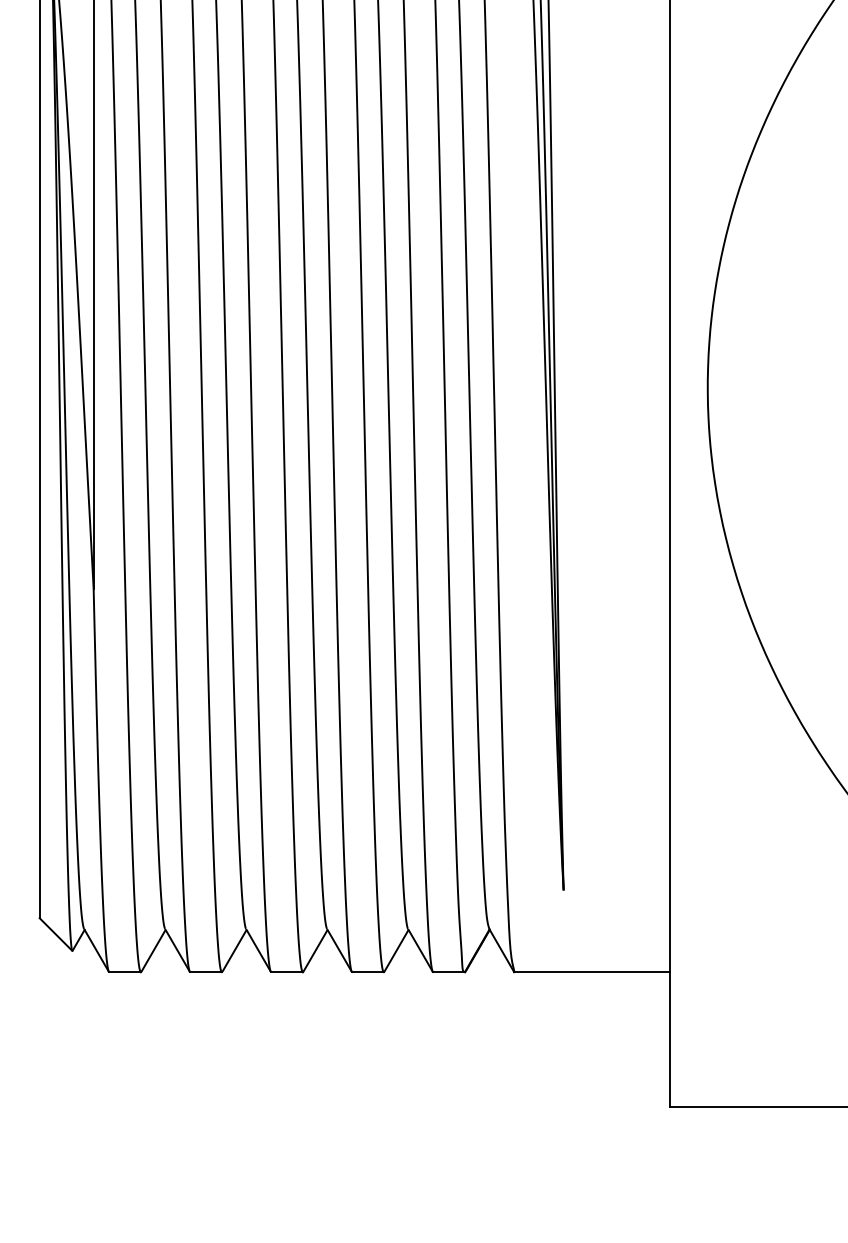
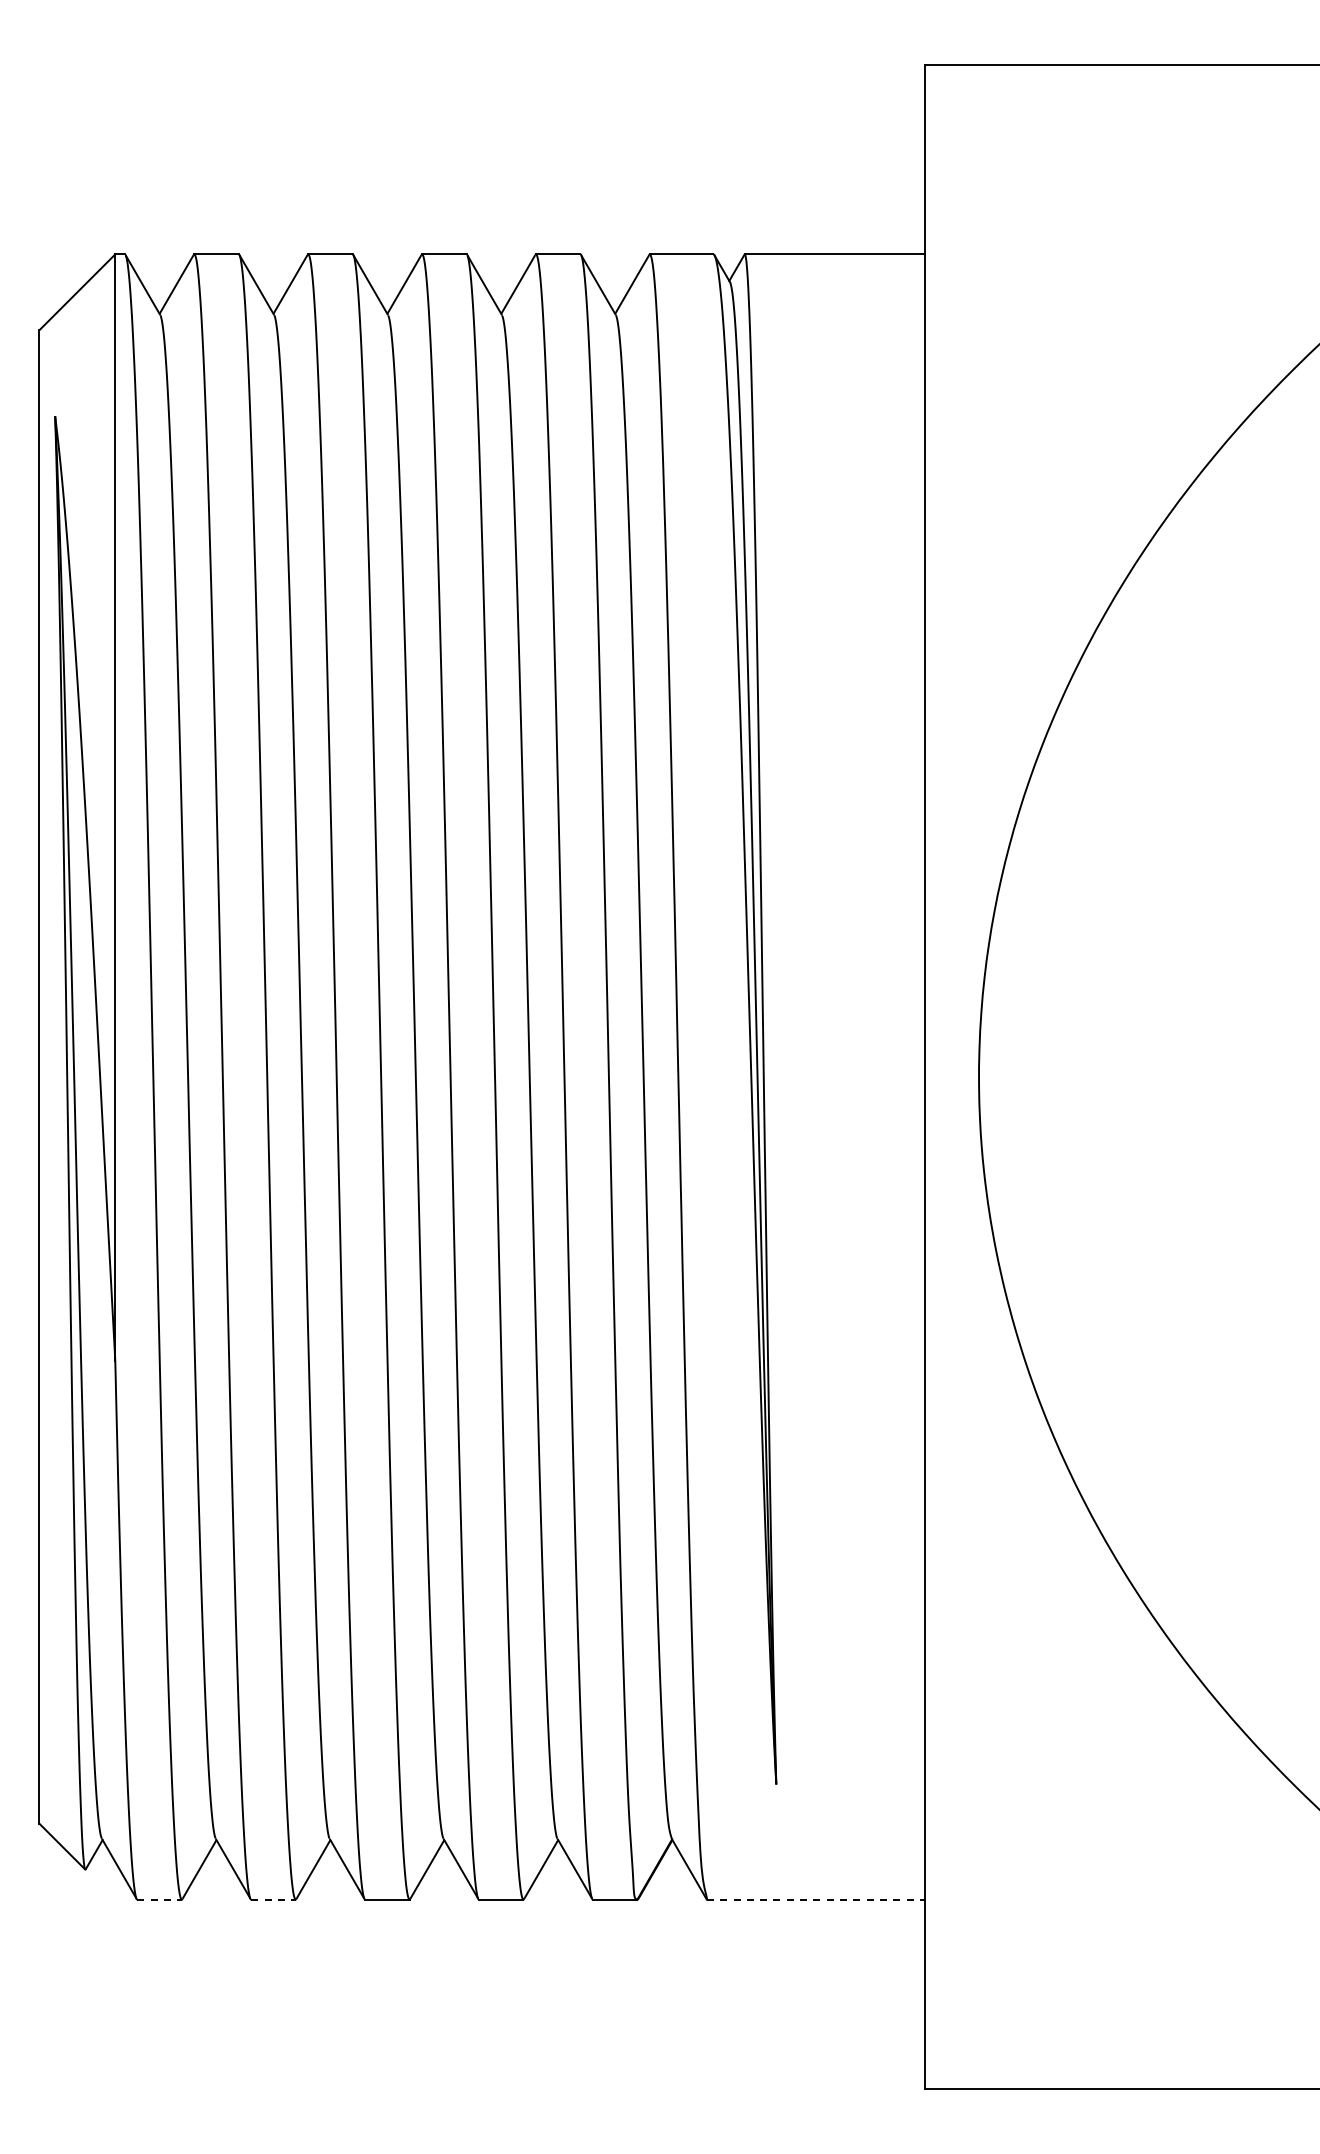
line: (125, 972) -> (160, 1899), solid -> dashed
line: (206, 972) -> (273, 1899), solid -> dashed
line: (592, 972) -> (816, 1899), solid -> dashed

